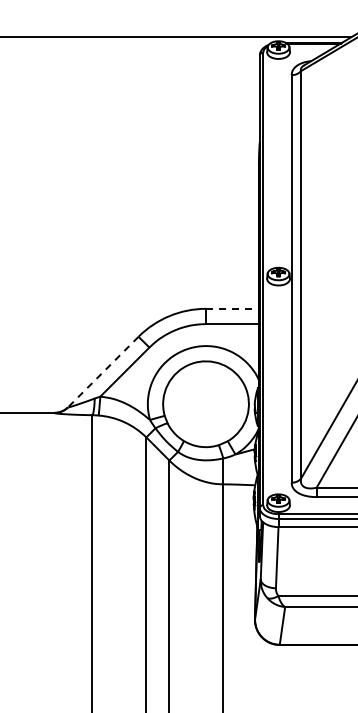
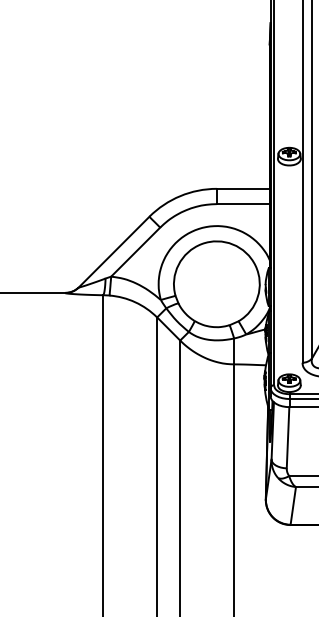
line: (232, 308) -> (243, 188), dashed -> solid
line: (103, 372) -> (114, 252), dashed -> solid

